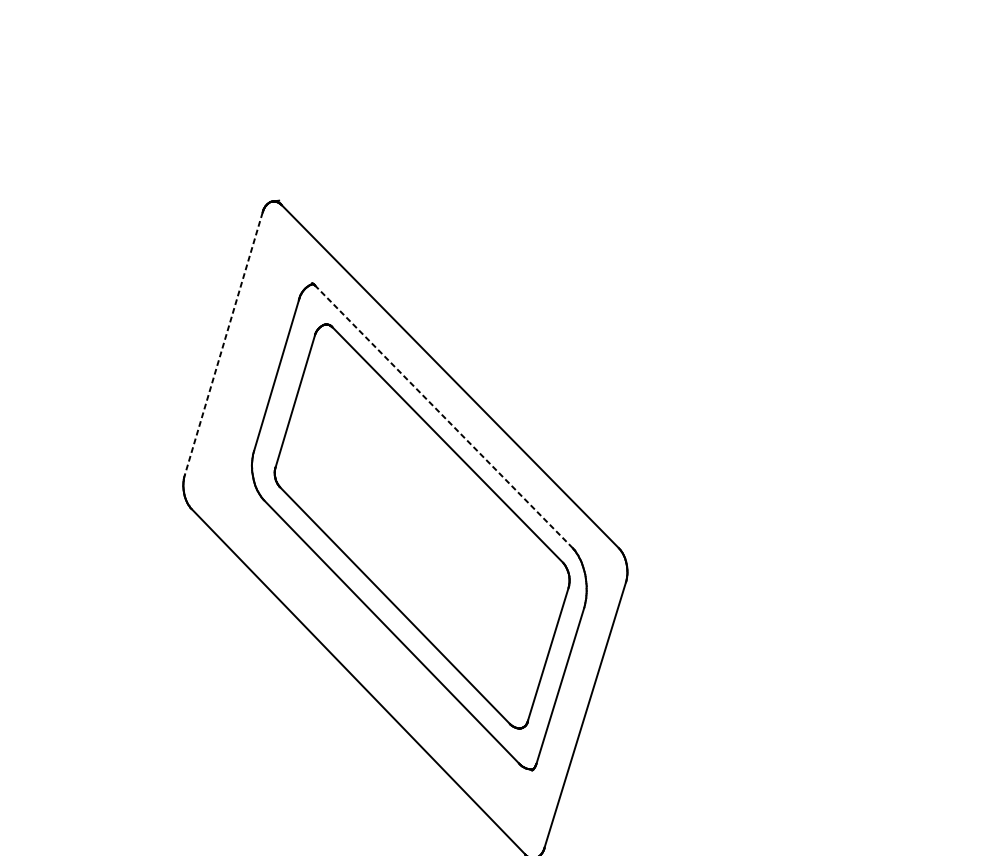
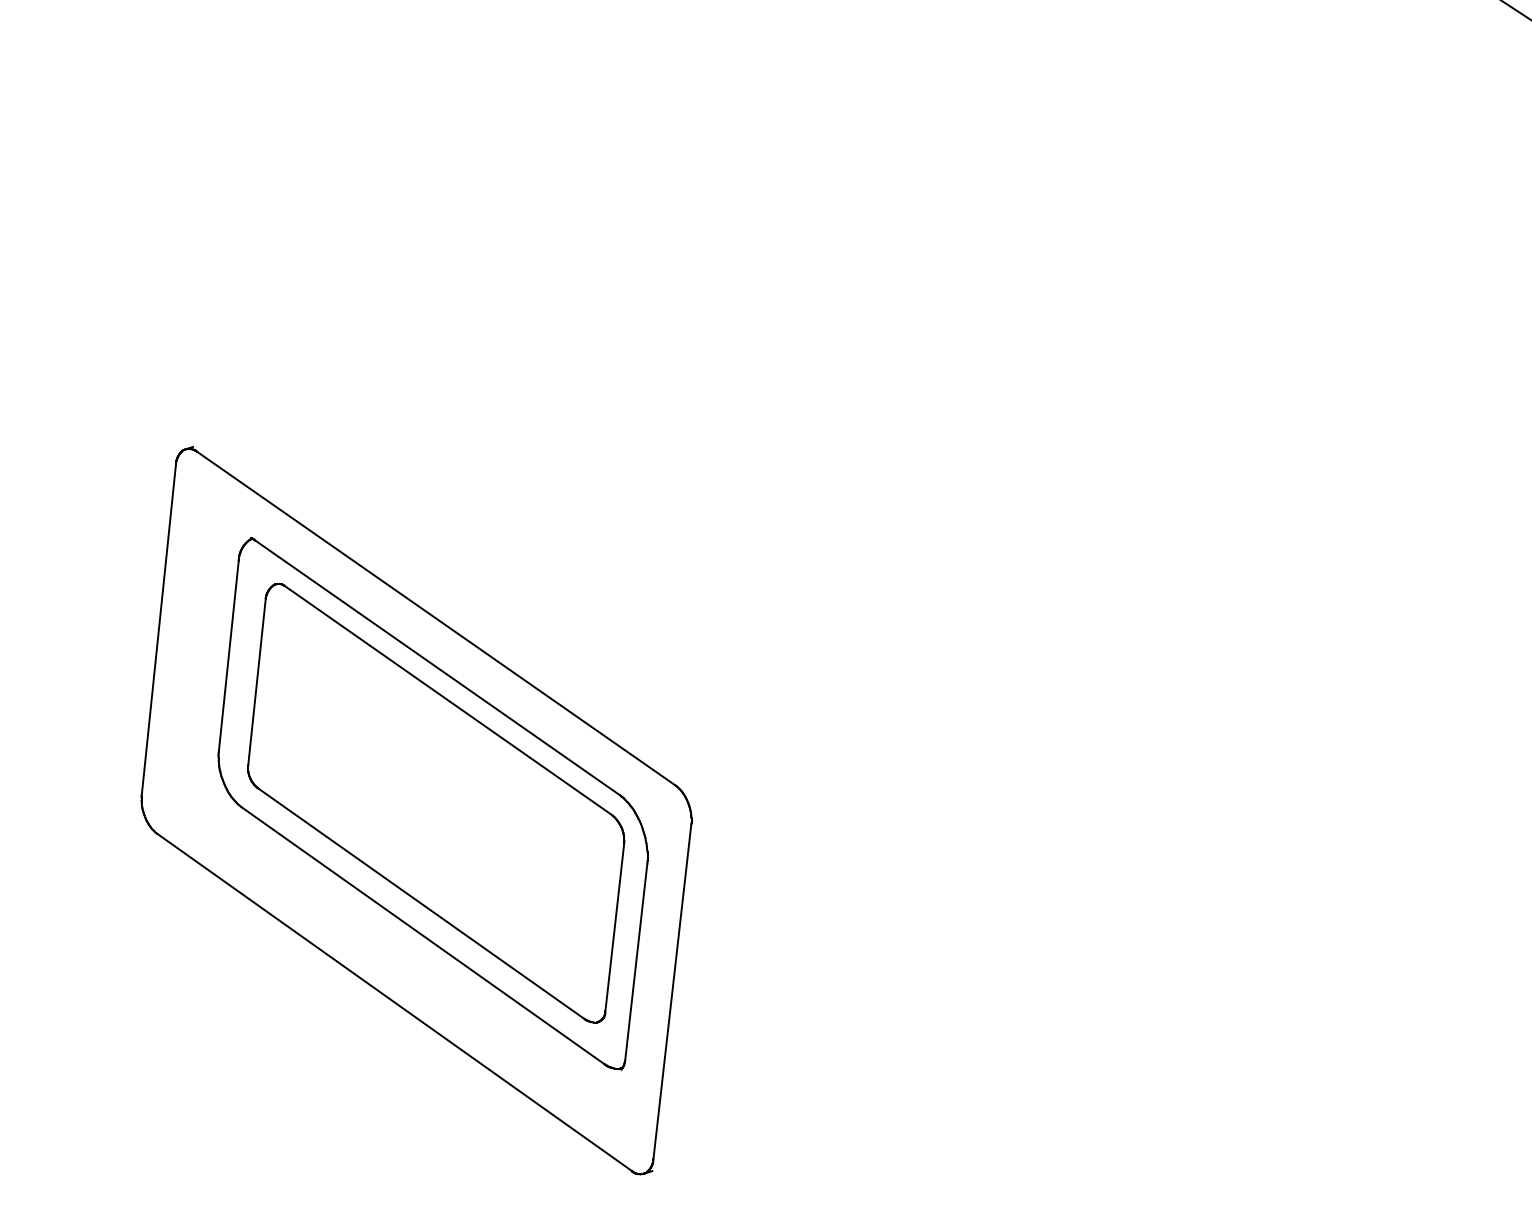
line: (223, 344) -> (158, 630), dashed -> solid
line: (443, 417) -> (437, 668), dashed -> solid

